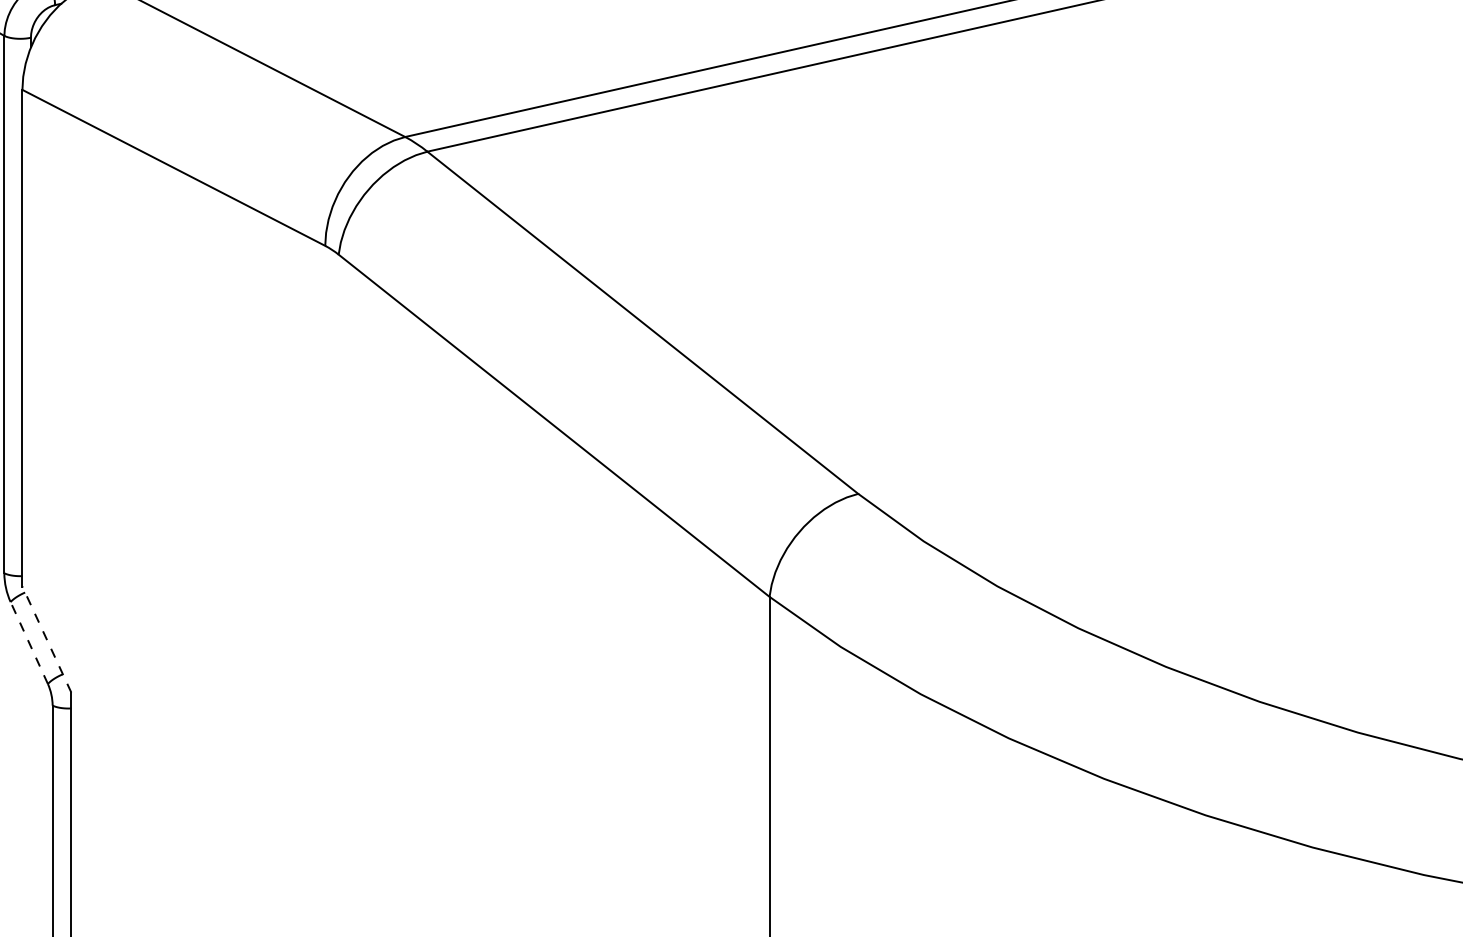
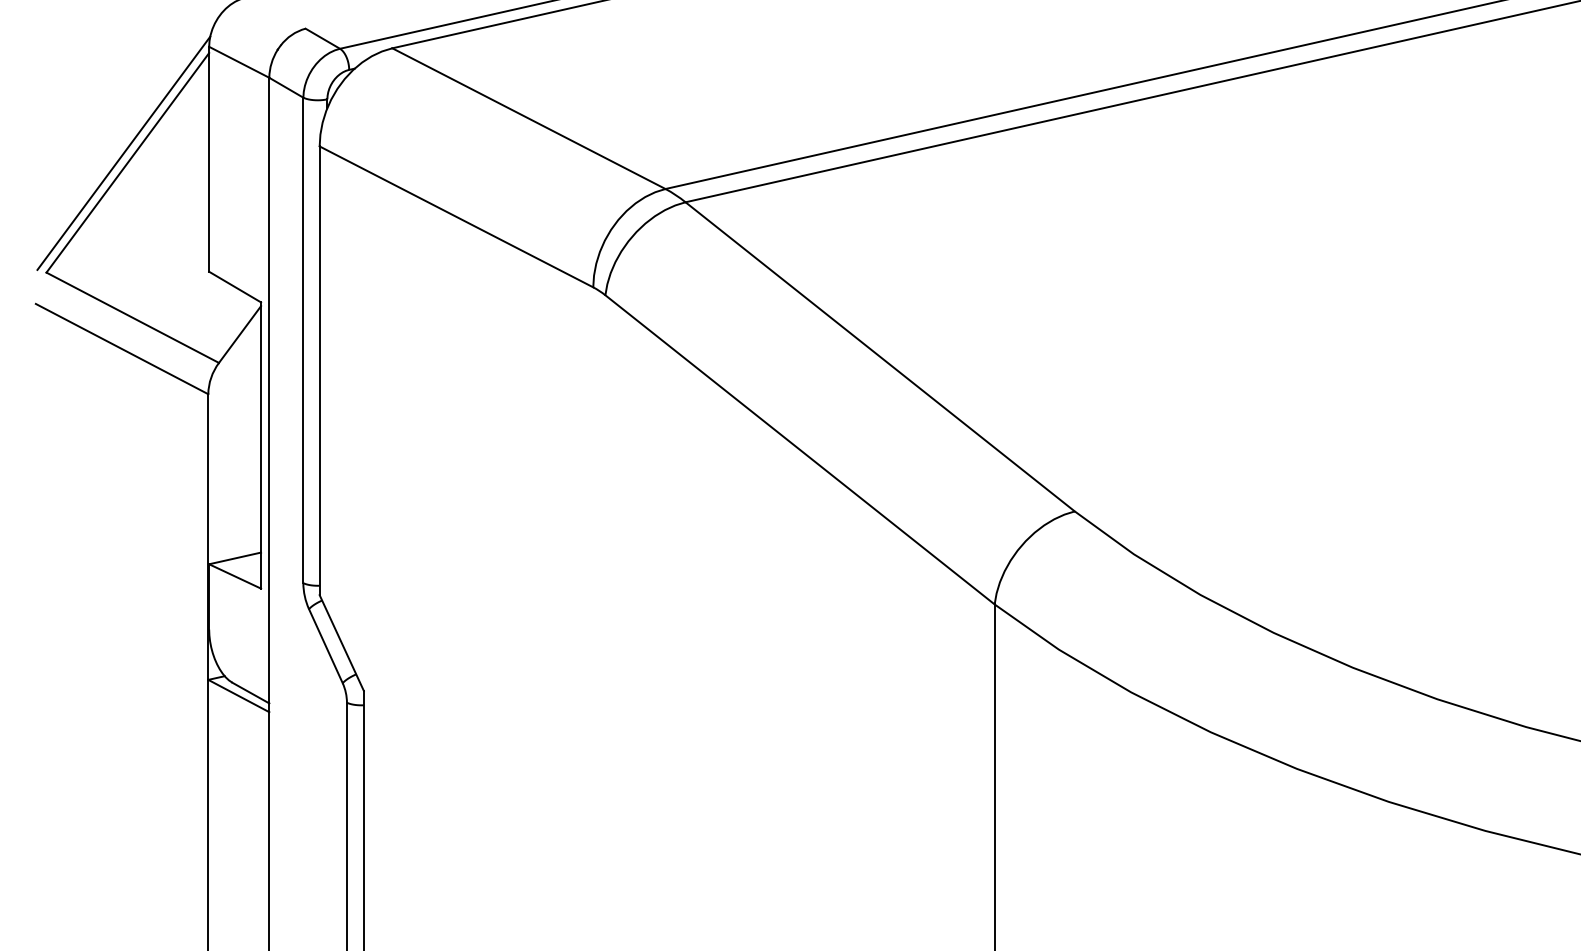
line: (46, 640) -> (341, 643), dashed -> solid
line: (28, 643) -> (325, 646), dashed -> solid

